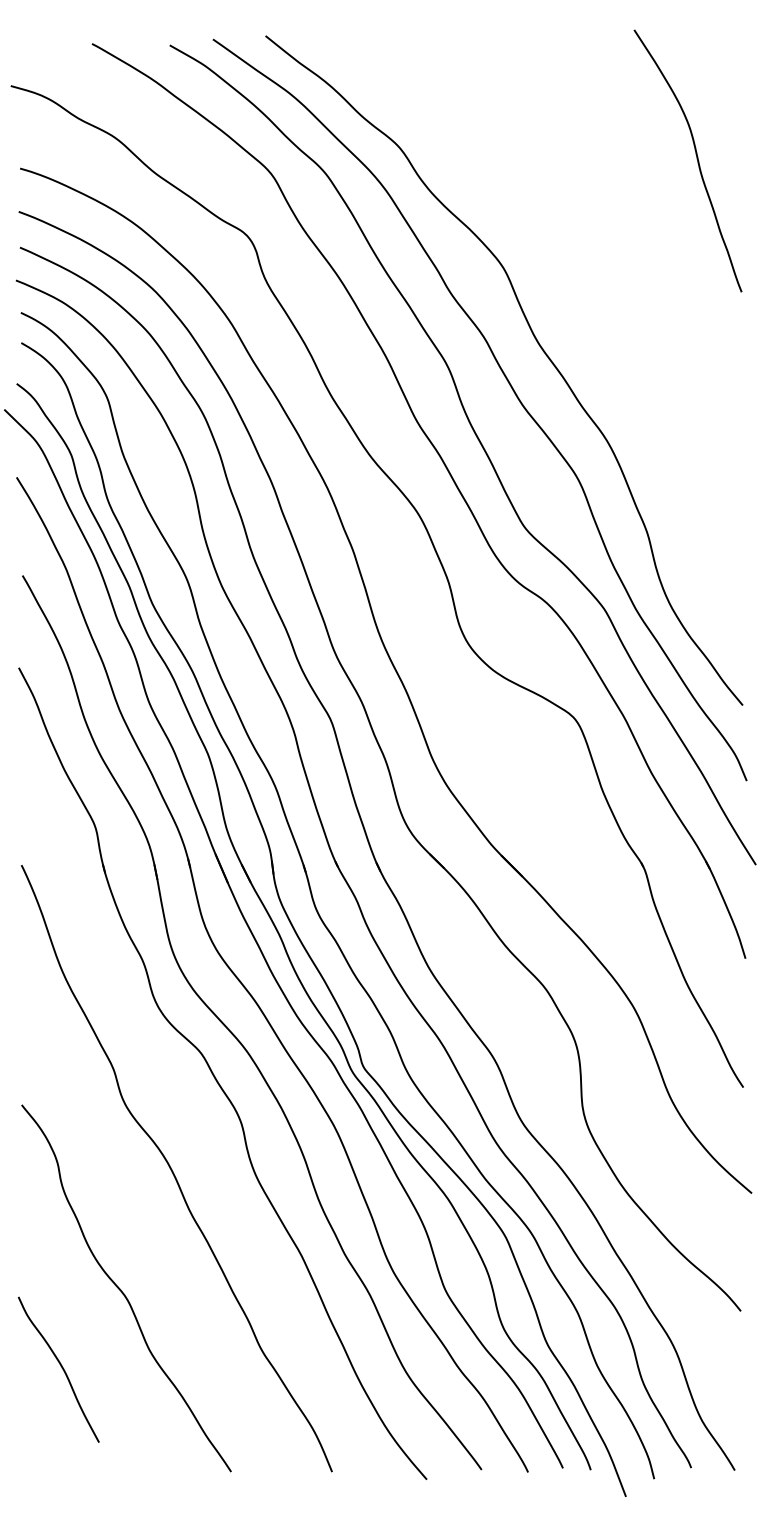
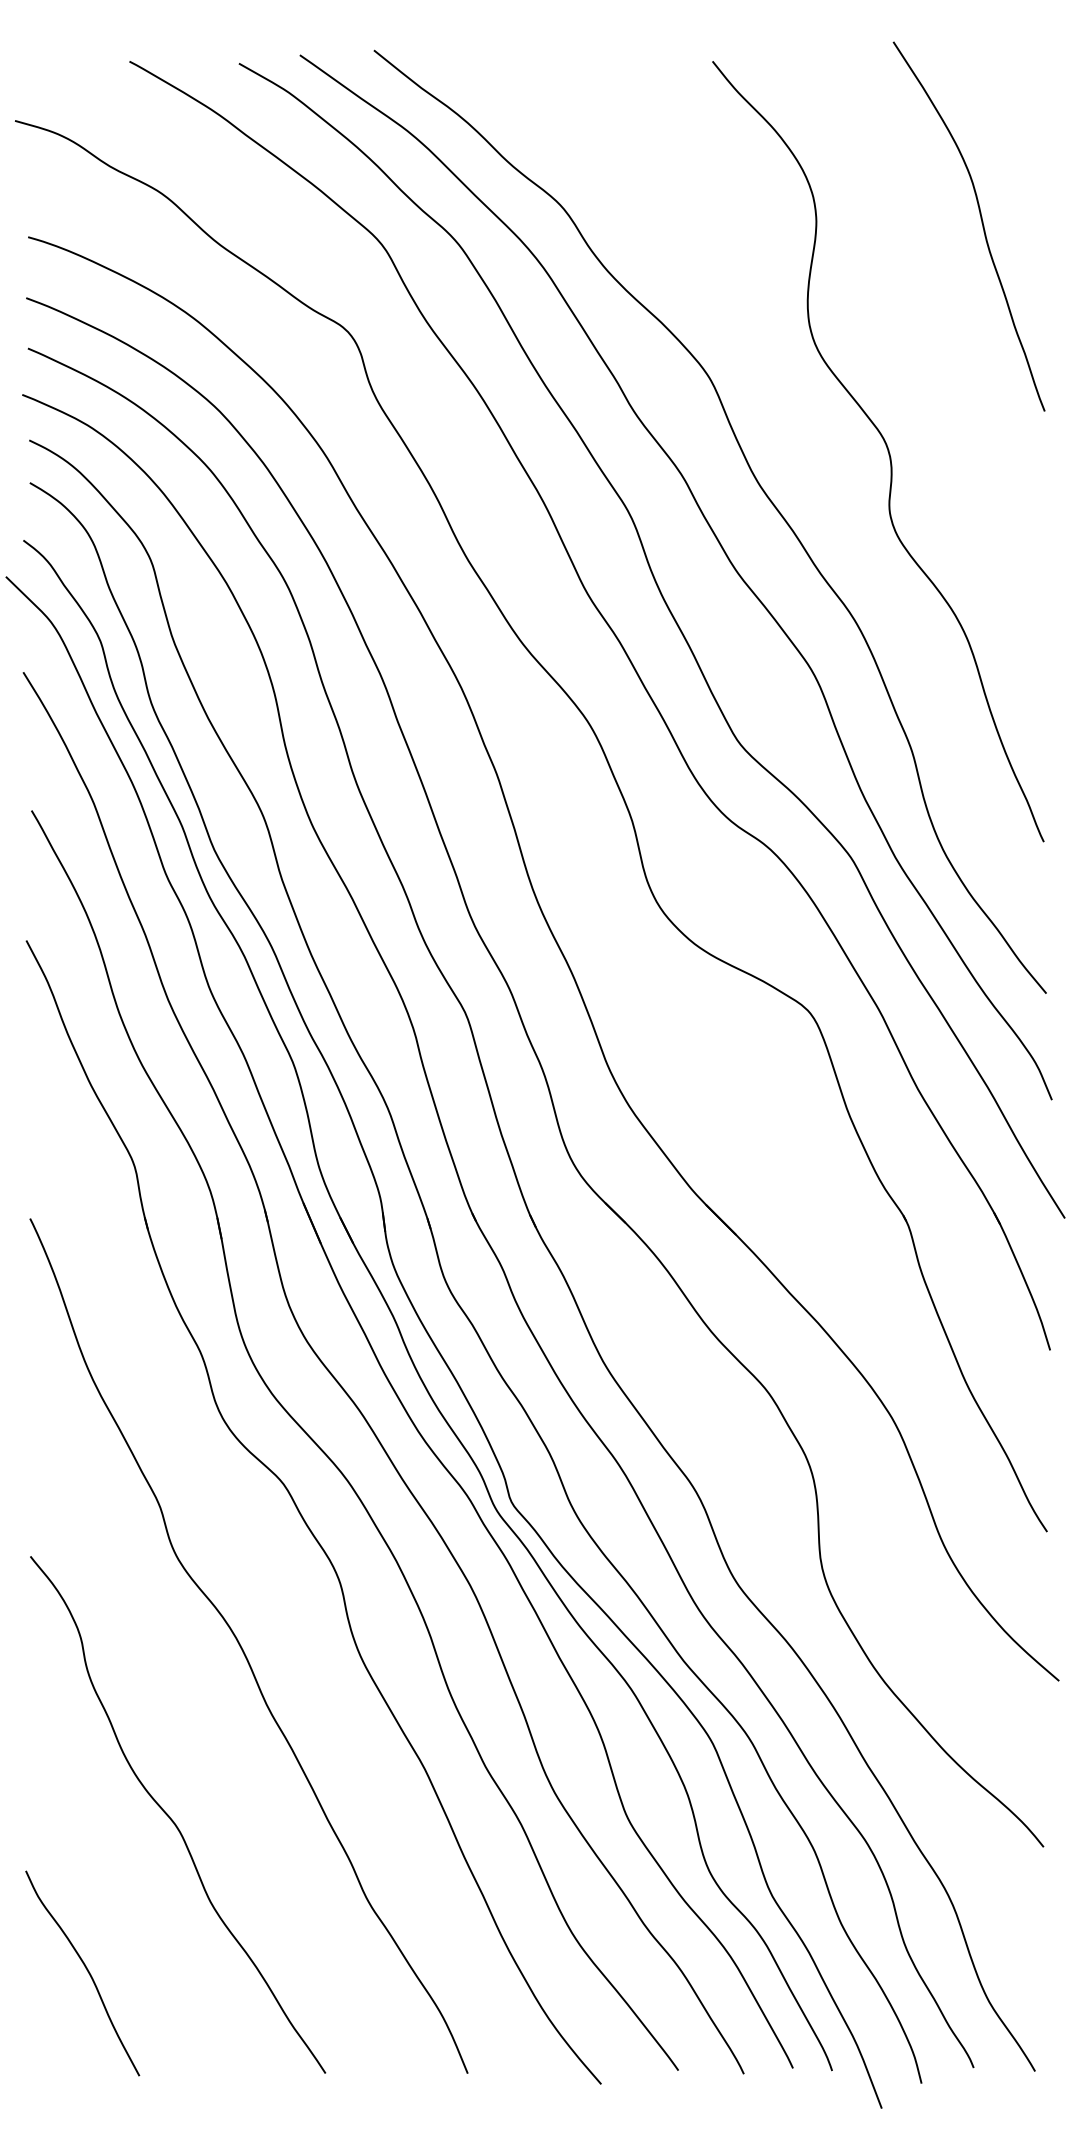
curve: (629, 318) -> (886, 448), added
curve: (61, 1367) -> (86, 1970), moved

